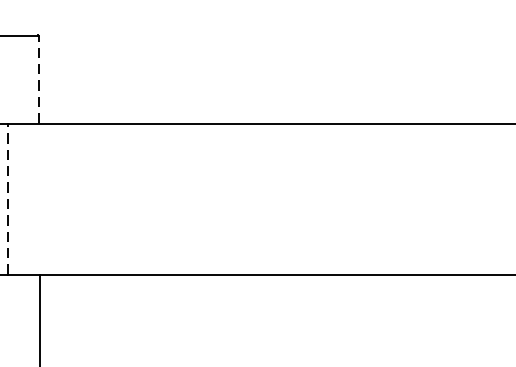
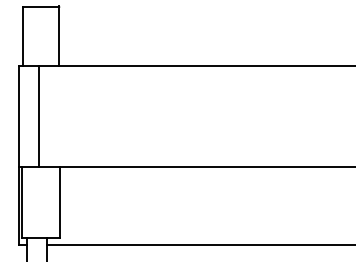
line: (38, 78) -> (59, 35), dashed -> solid
line: (9, 198) -> (39, 116), dashed -> solid

